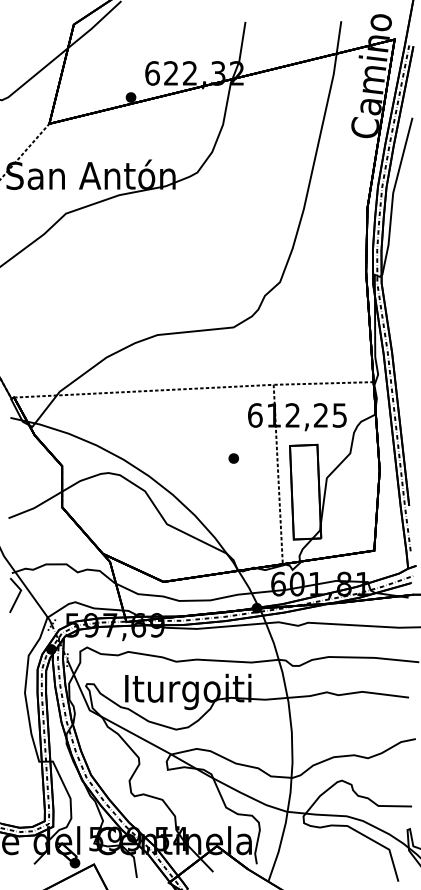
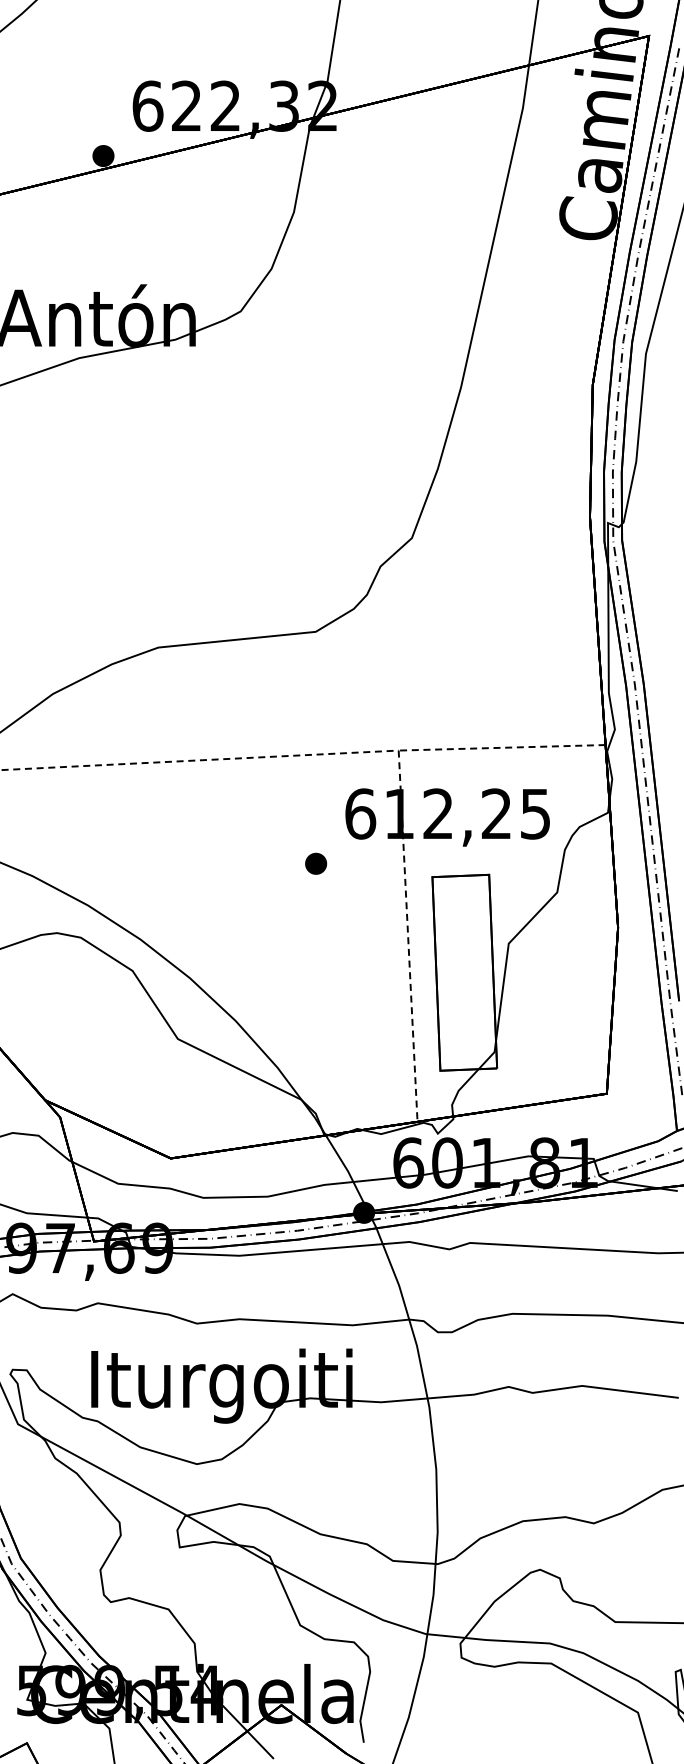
part: (233, 458) -> (315, 863), moved

